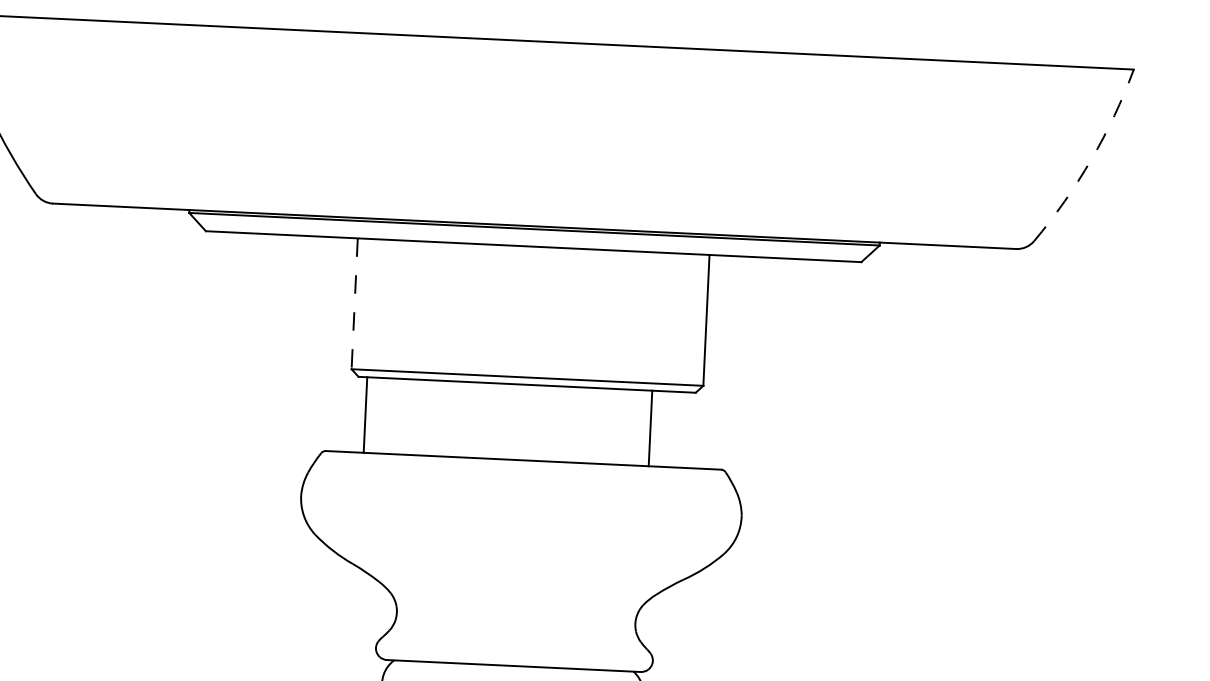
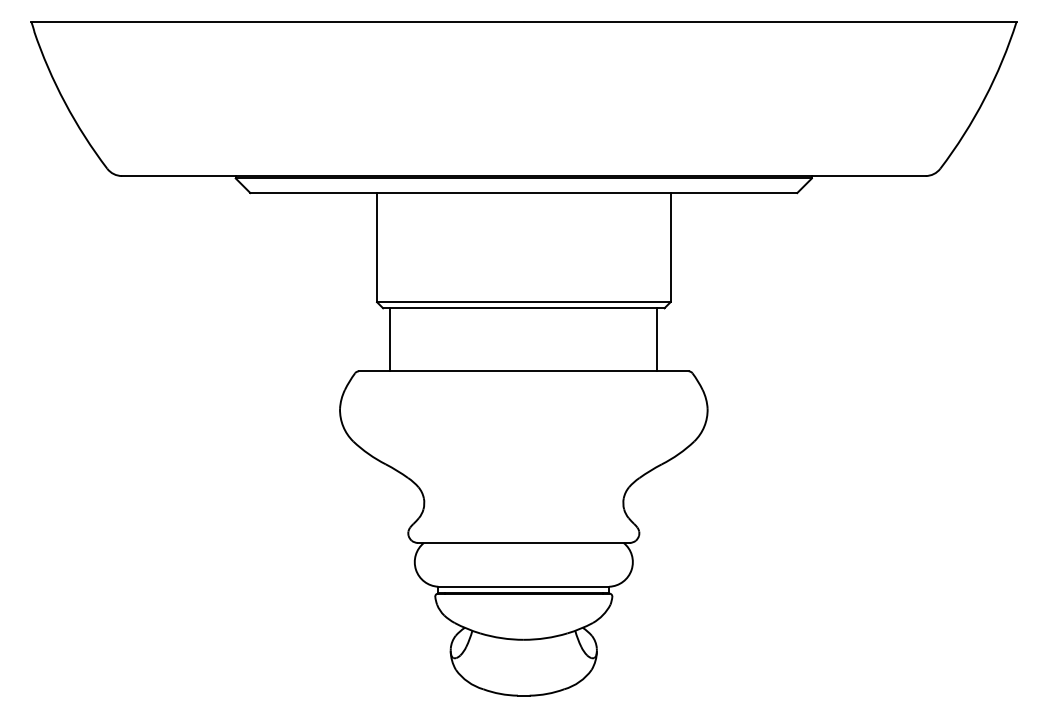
arc: (1091, 159) -> (984, 98), dashed -> solid
line: (355, 303) -> (377, 247), dashed -> solid
line: (650, 428) -> (657, 339), moved

